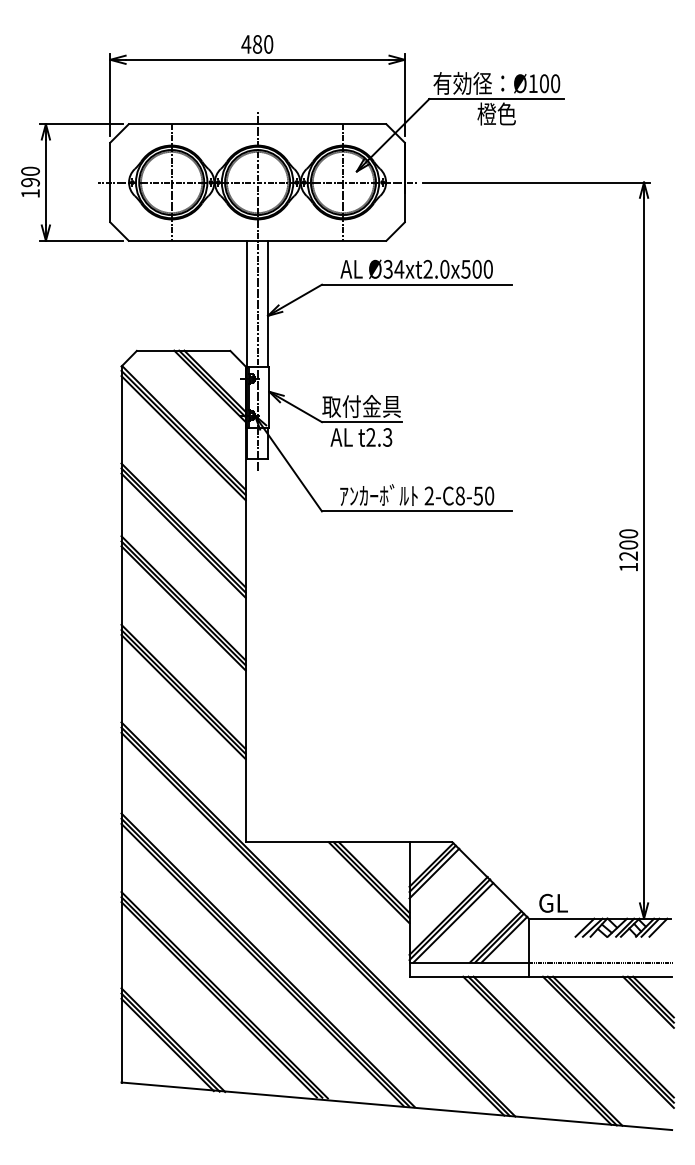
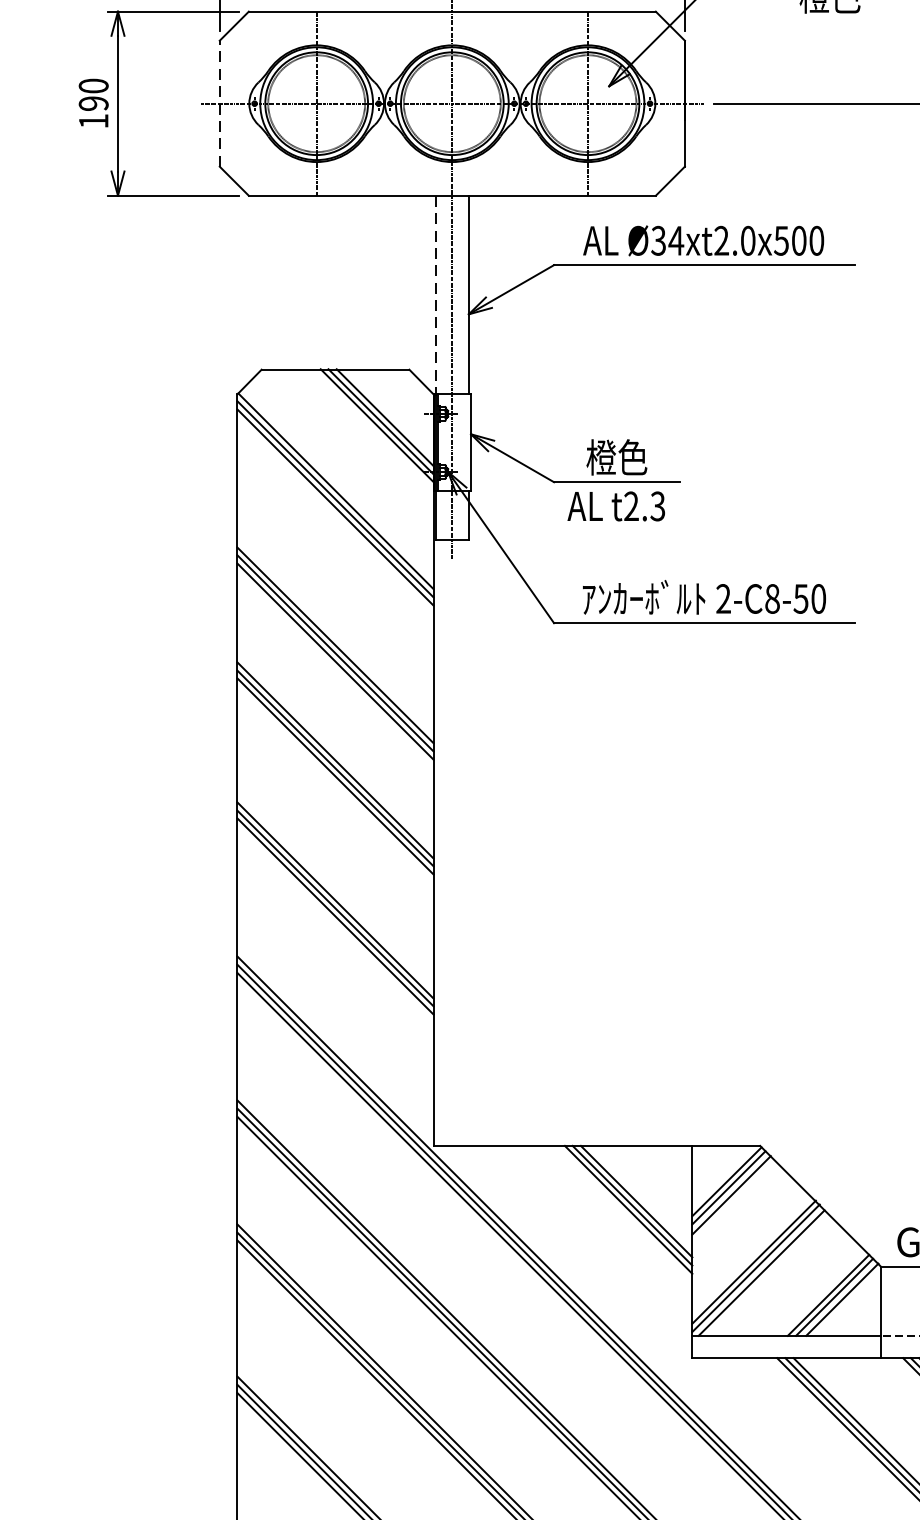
line: (110, 182) -> (220, 103), solid -> dashed
line: (247, 304) -> (436, 296), solid -> dashed
text: (361, 406) -> (616, 457), 取付金具 -> 橙色

